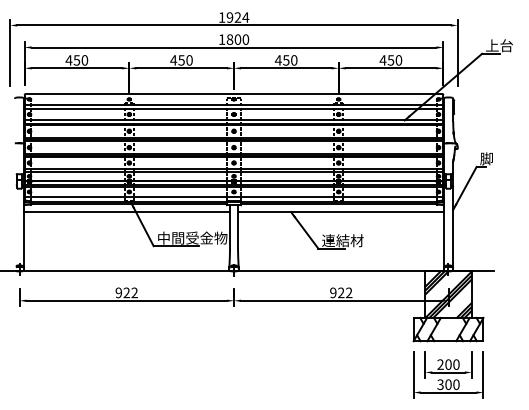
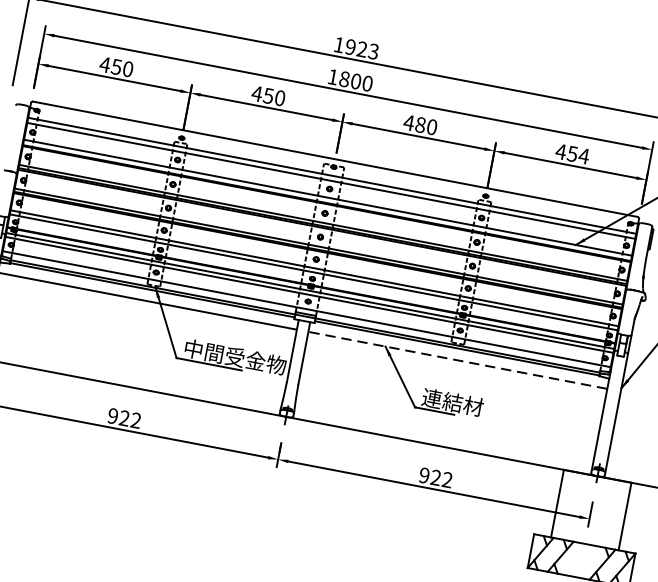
text: (245, 17) -> (373, 51), 1924 -> 1923
text: (286, 60) -> (420, 125), 450 -> 480
text: (398, 60) -> (583, 156), 450 -> 454
line: (341, 212) -> (458, 361), solid -> dashed
hatch: (448, 294) -> (591, 509), removed

